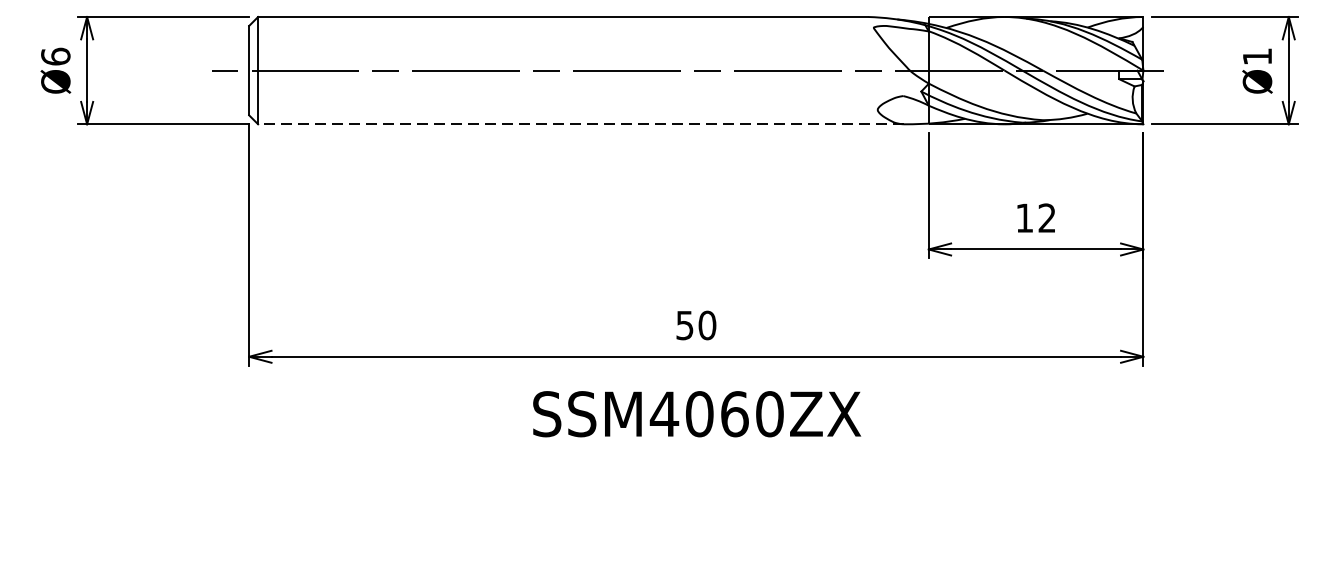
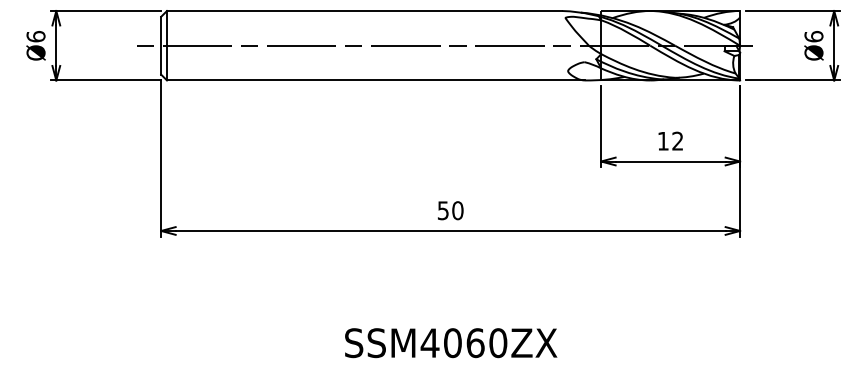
text: (1256, 56) -> (813, 36), Ø1 -> Ø6
line: (580, 124) -> (375, 80), dashed -> solid
text: (697, 414) -> (451, 343), moved

